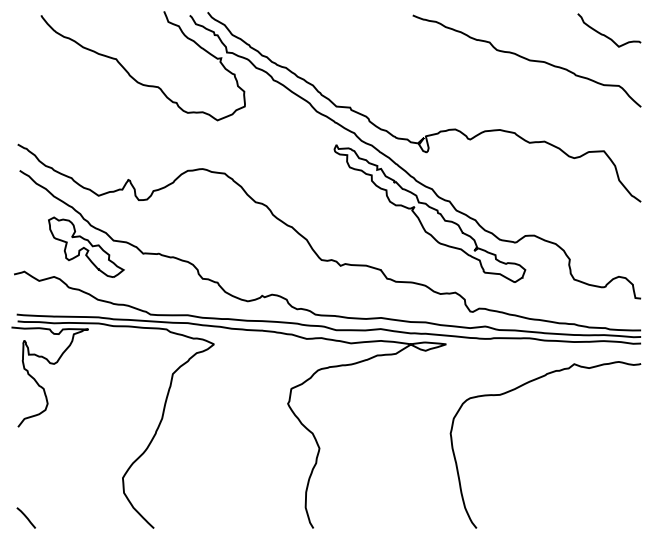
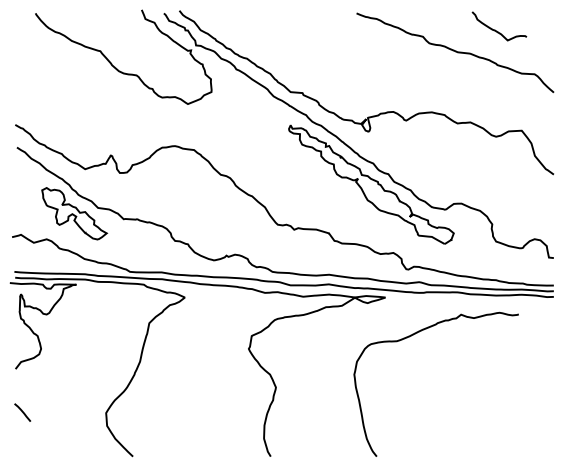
curve: (604, 34) -> (495, 29), moved
curve: (516, 389) -> (411, 336), moved
line: (26, 517) -> (22, 412), moved

